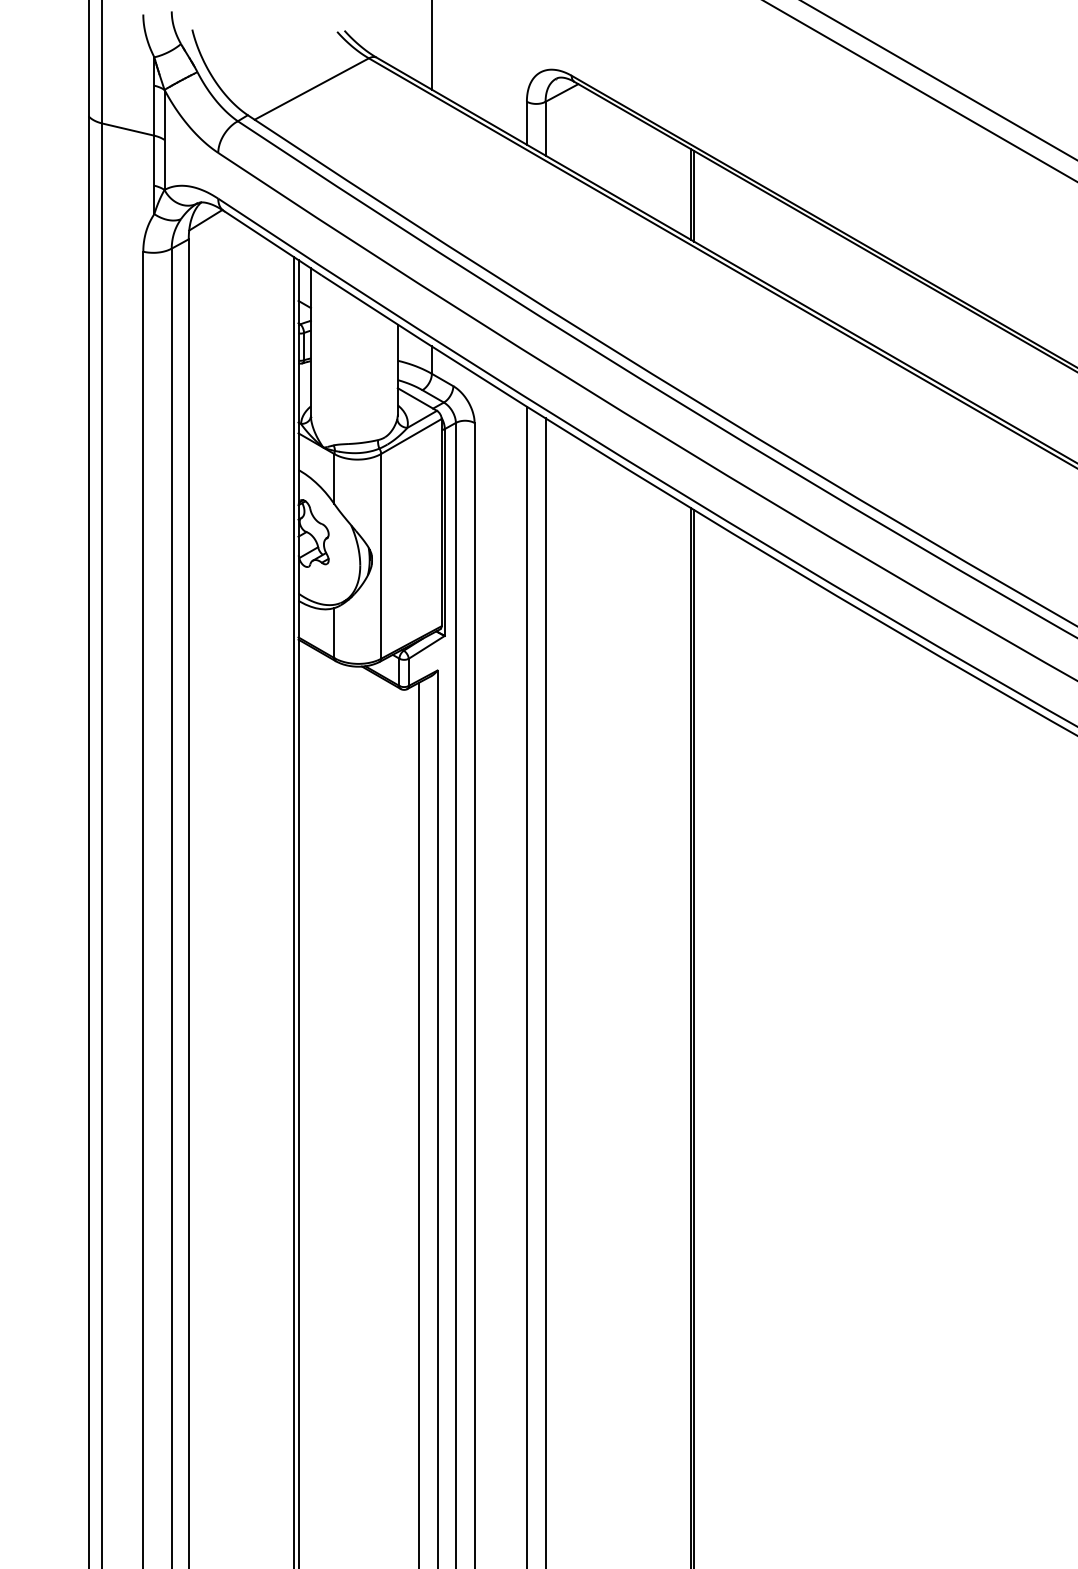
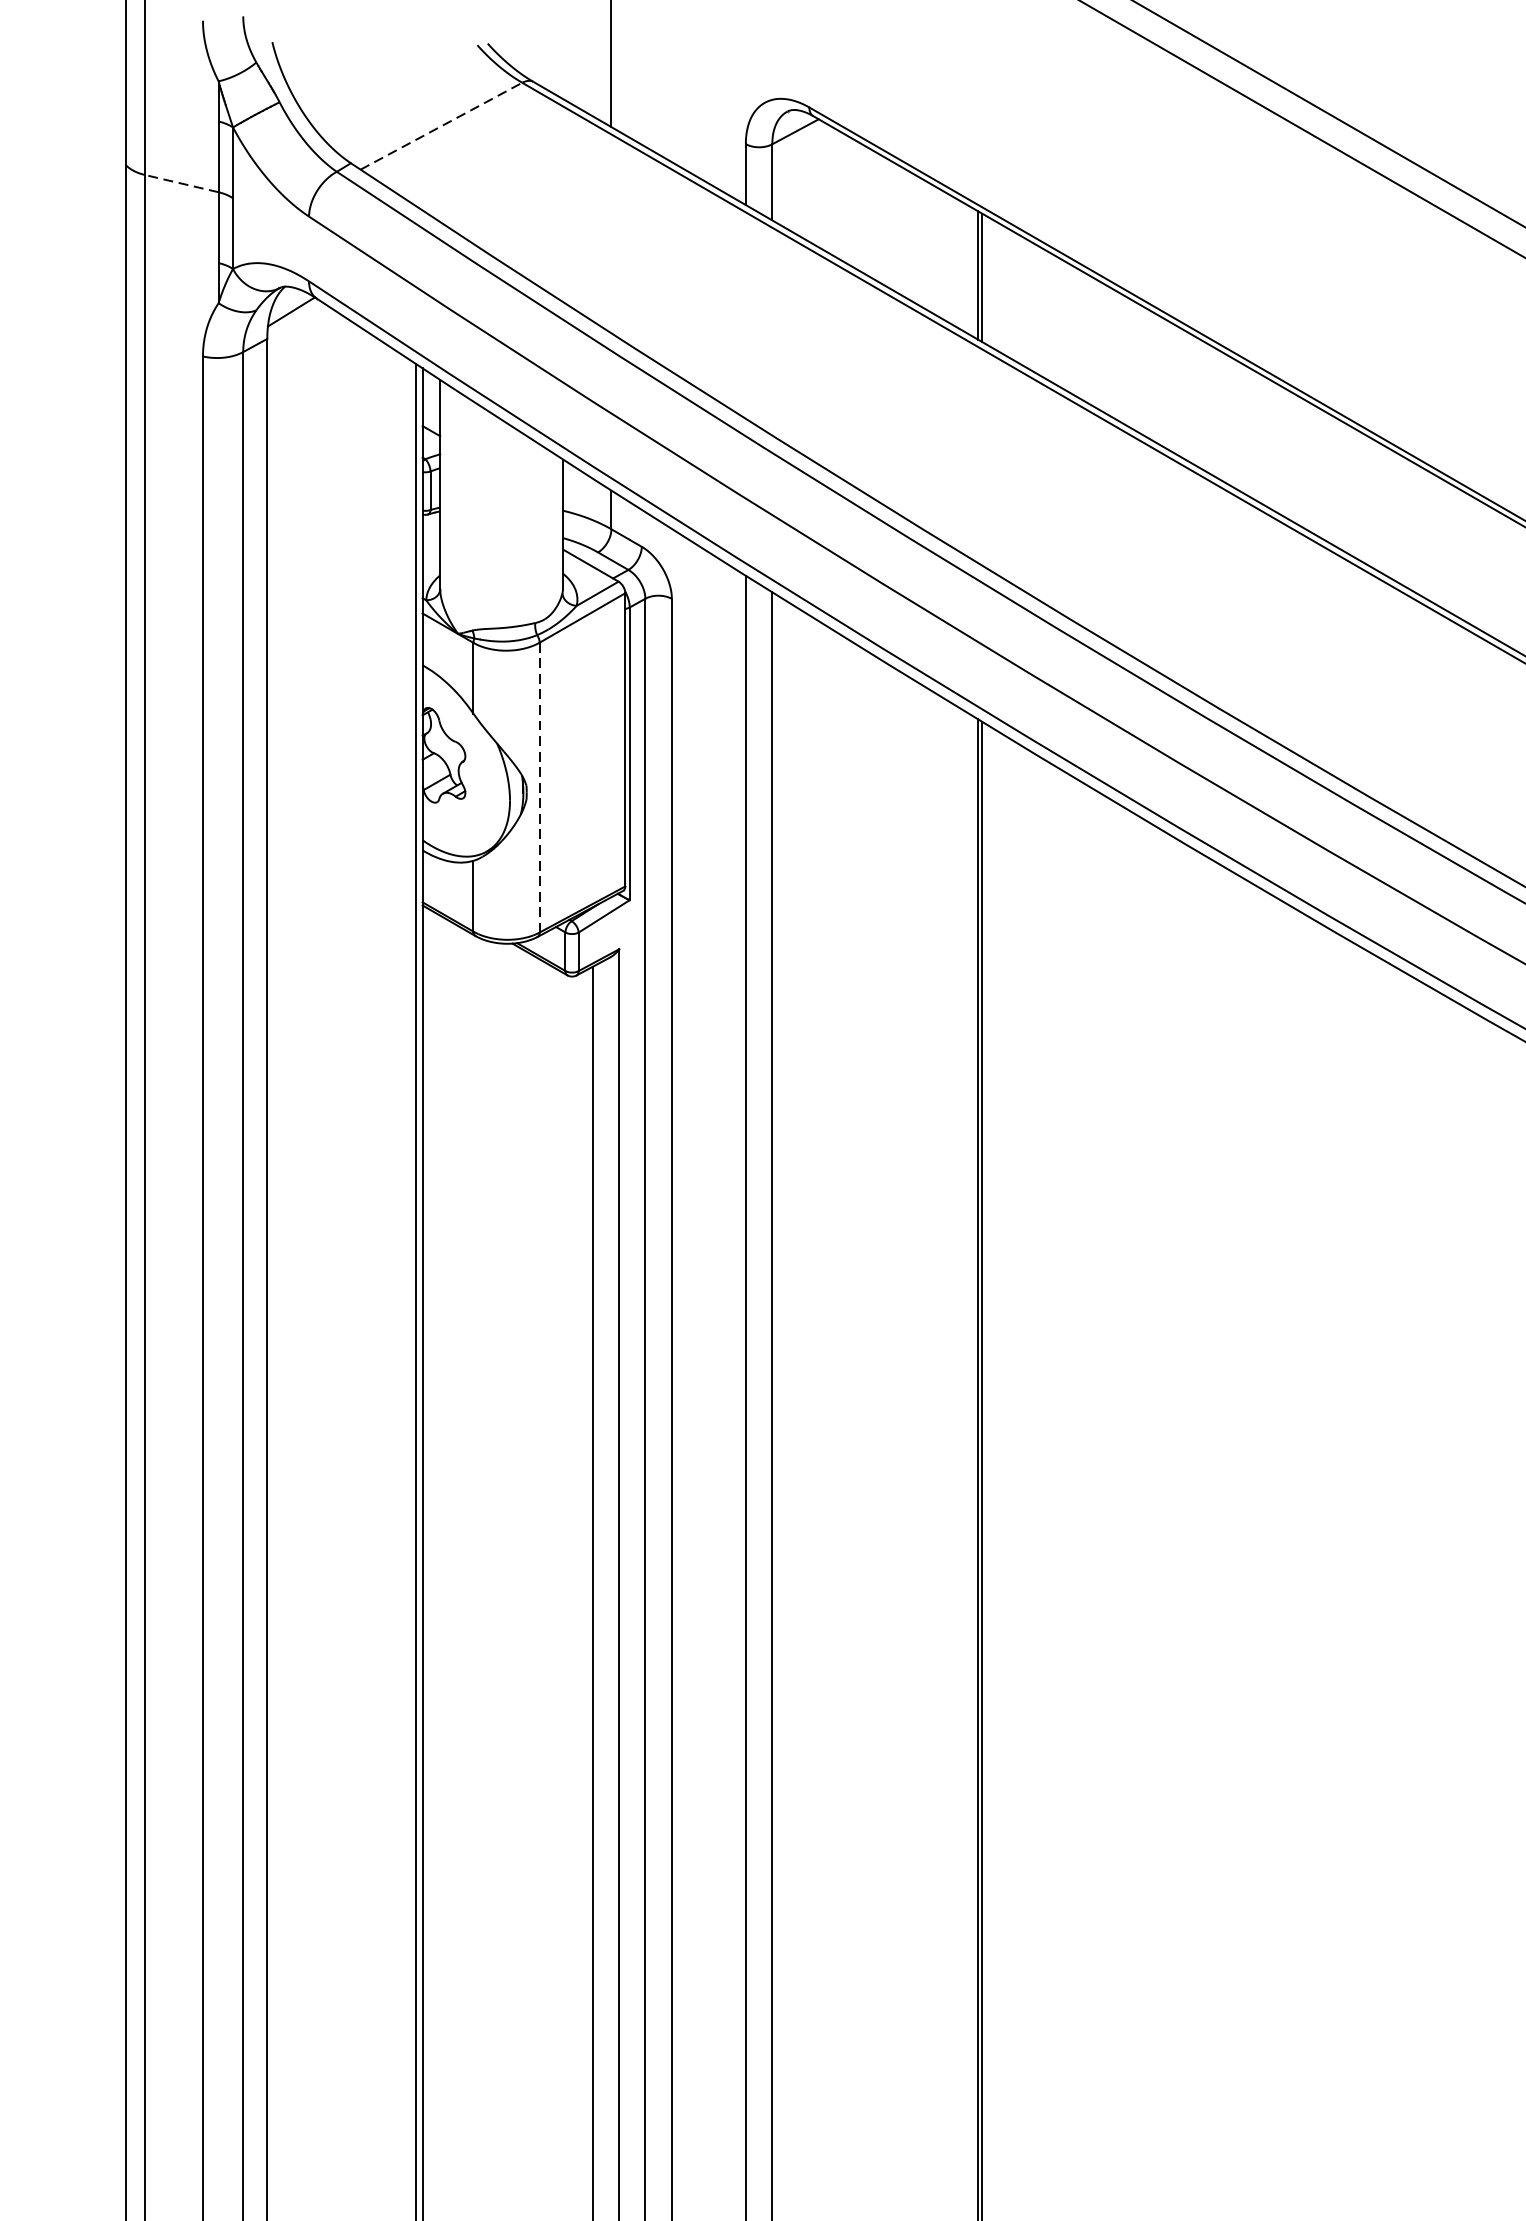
line: (311, 89) -> (441, 126), solid -> dashed
line: (128, 129) -> (182, 183), solid -> dashed
line: (381, 556) -> (540, 787), solid -> dashed

